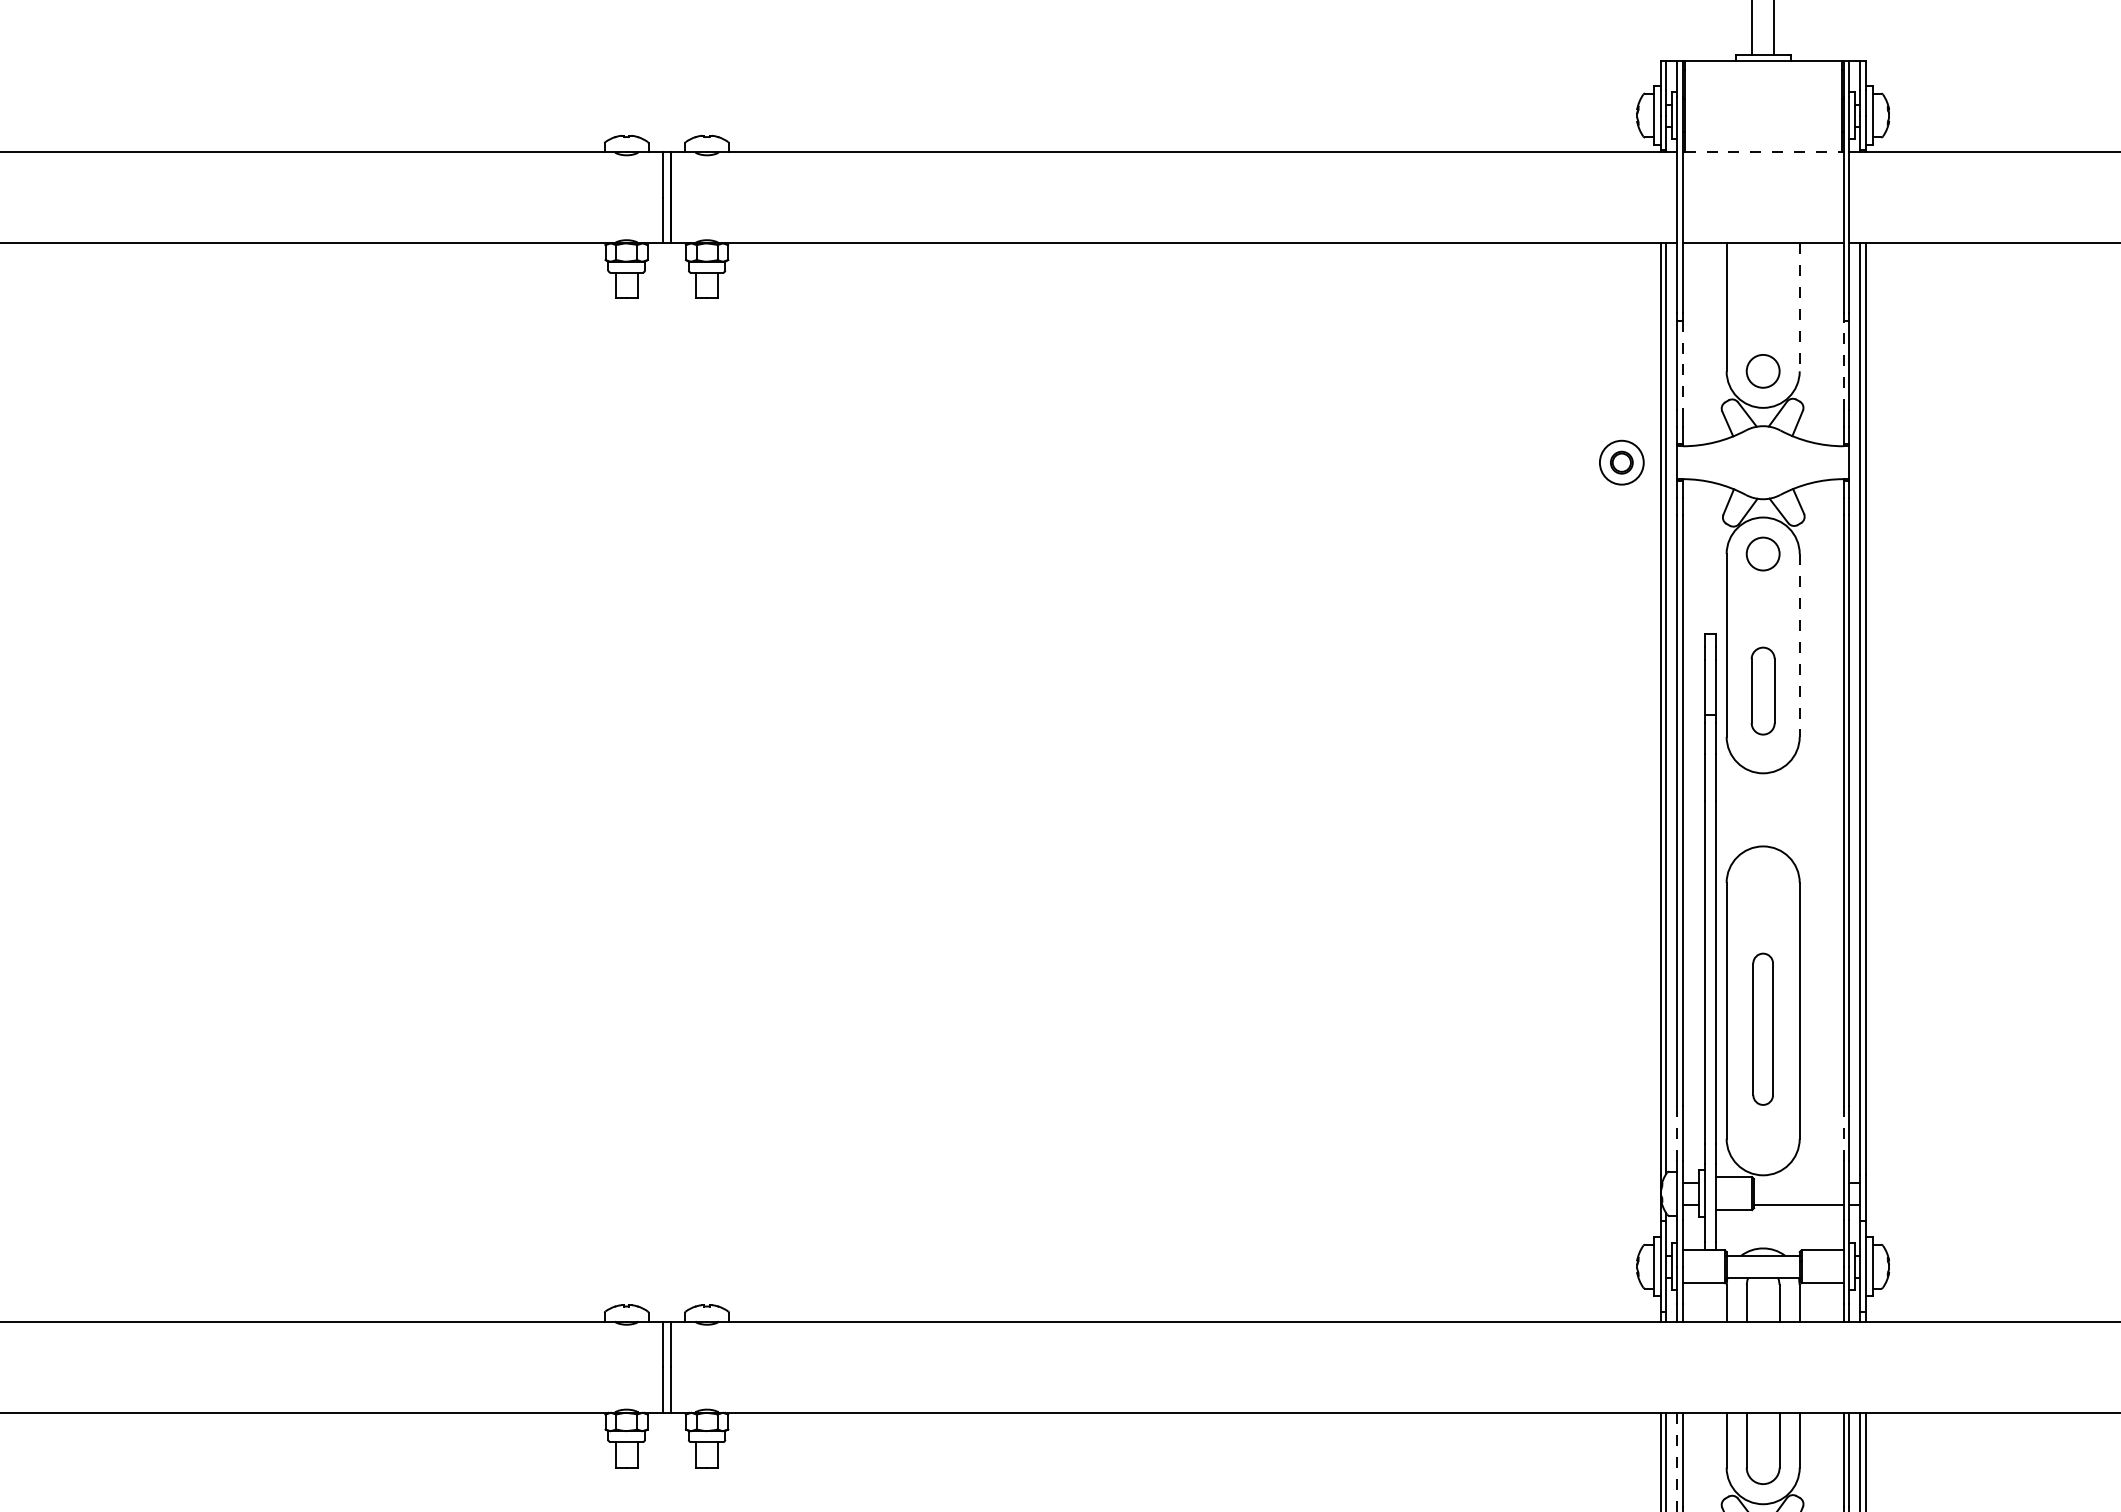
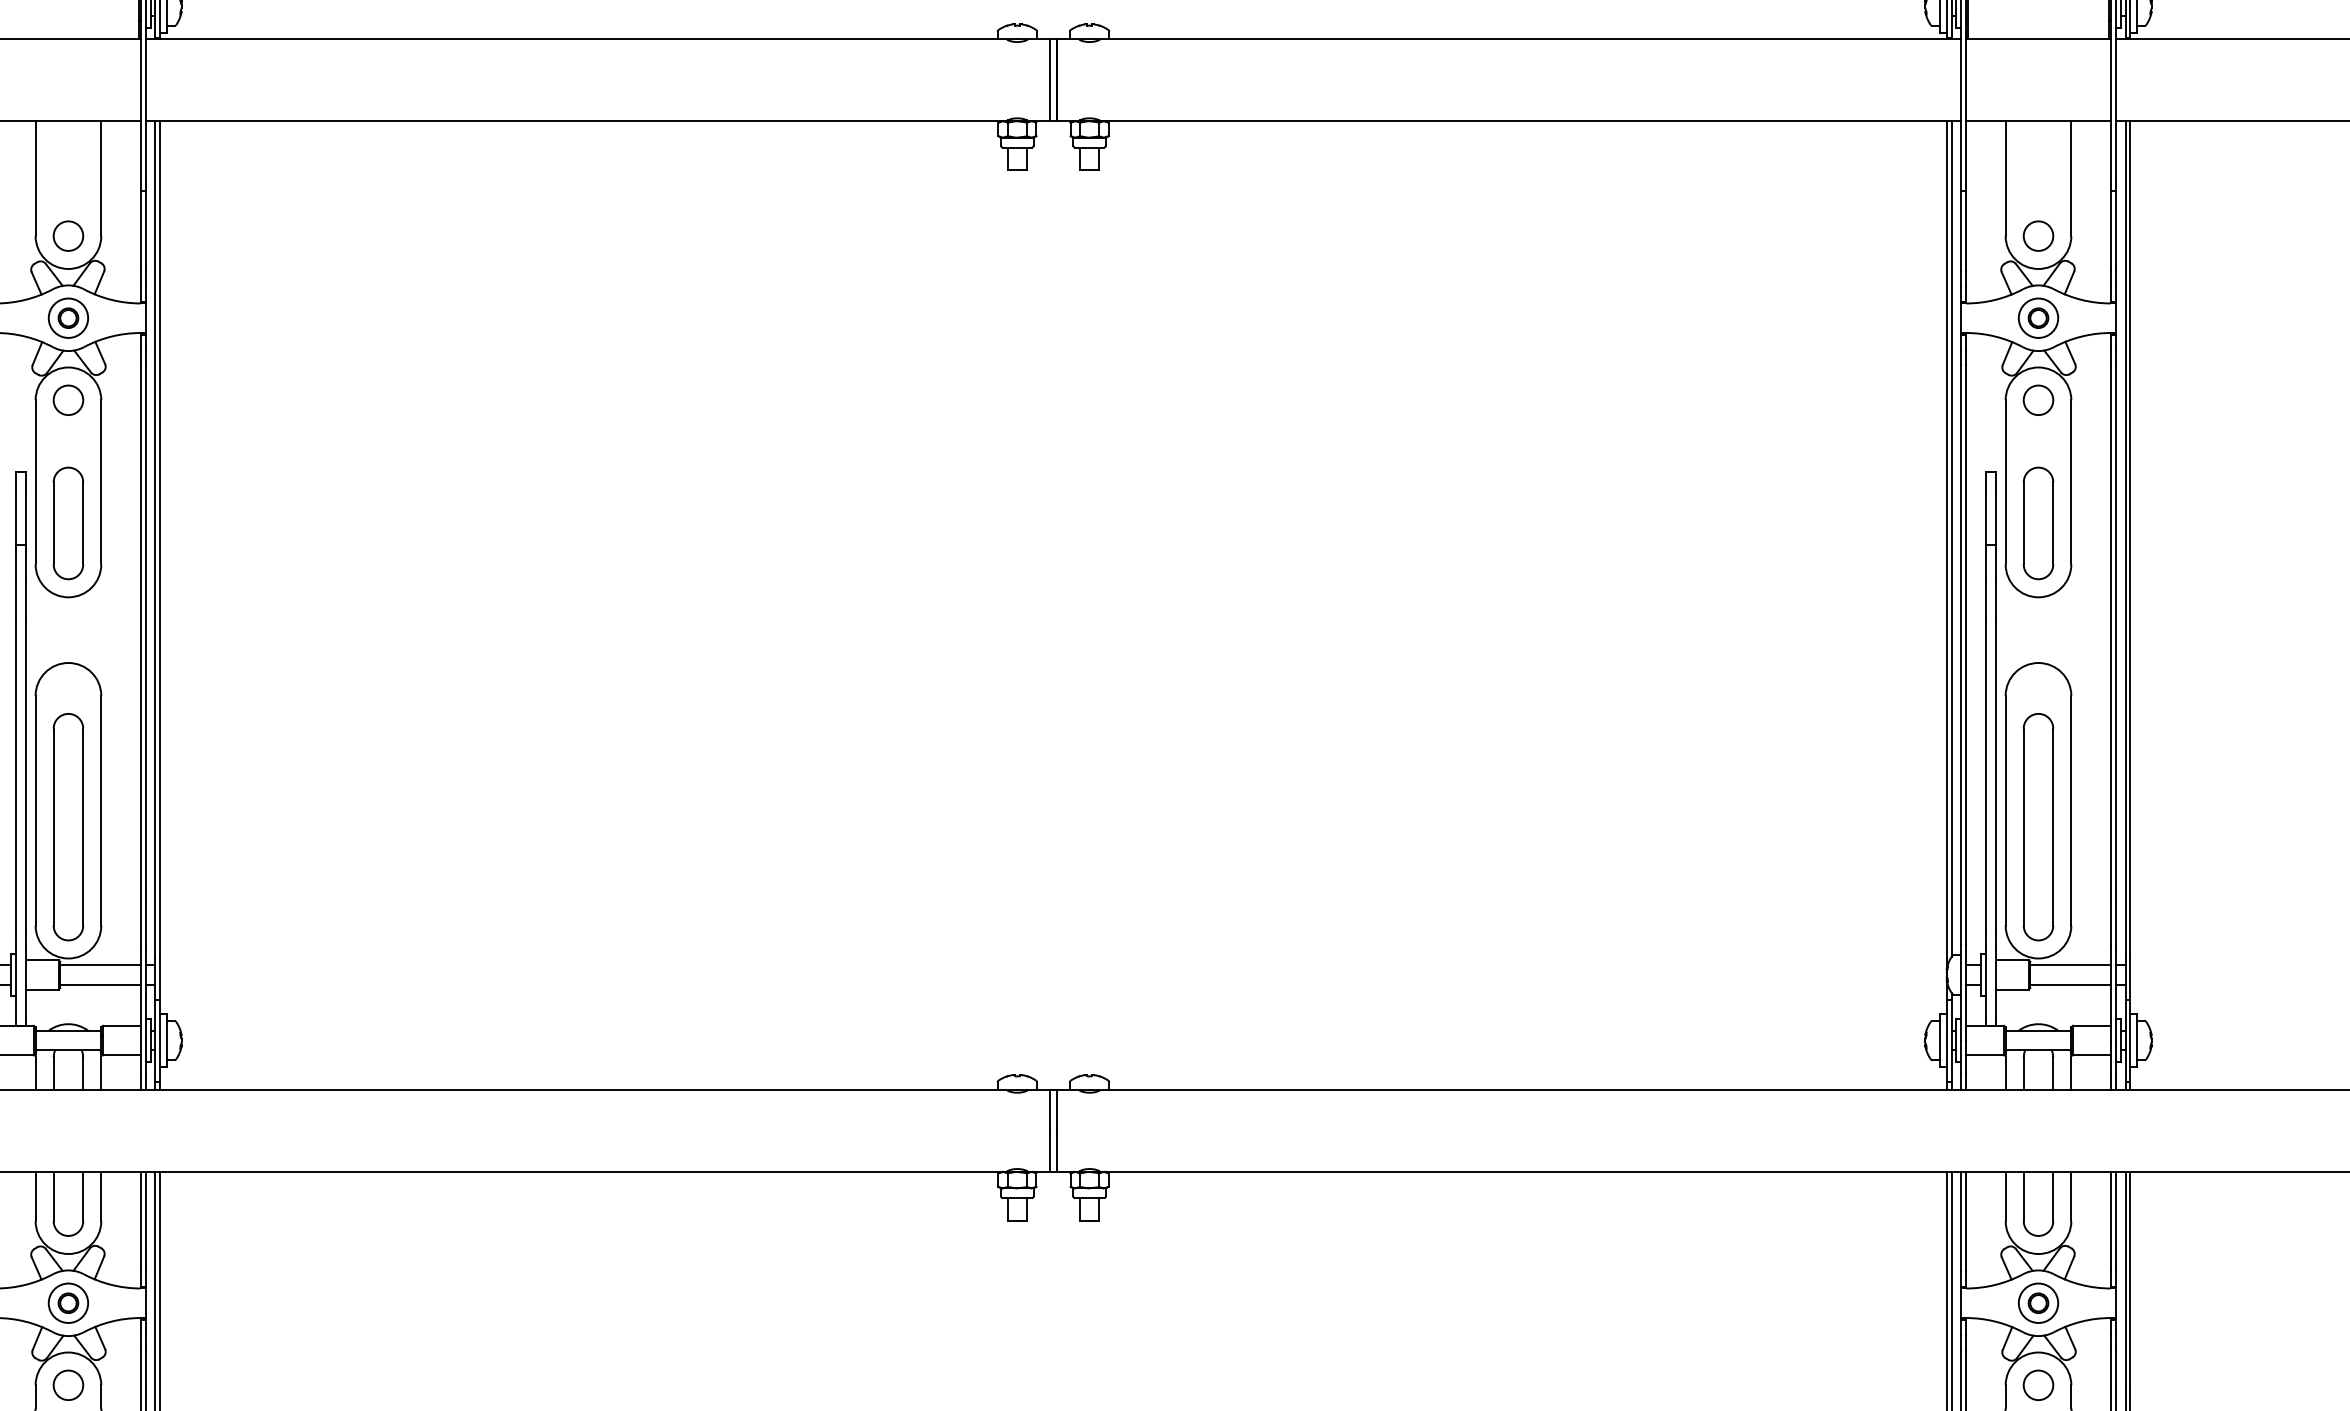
line: (1763, 152) -> (2038, 39), dashed -> solid
line: (1799, 308) -> (2071, 179), dashed -> solid
line: (1843, 365) -> (2110, 230), dashed -> solid
line: (1683, 366) -> (1966, 231), dashed -> solid
part: (1621, 461) -> (2038, 317), moved
line: (1799, 645) -> (2071, 482), dashed -> solid
part: (1763, 691) -> (2038, 523), size x1.43
part: (1763, 1029) -> (2038, 827), size x1.67
line: (1843, 1133) -> (2110, 920), dashed -> solid
line: (1677, 1134) -> (1961, 921), dashed -> solid
line: (1798, 1183) -> (2070, 965), added
line: (1677, 1460) -> (1961, 1214), dashed -> solid

